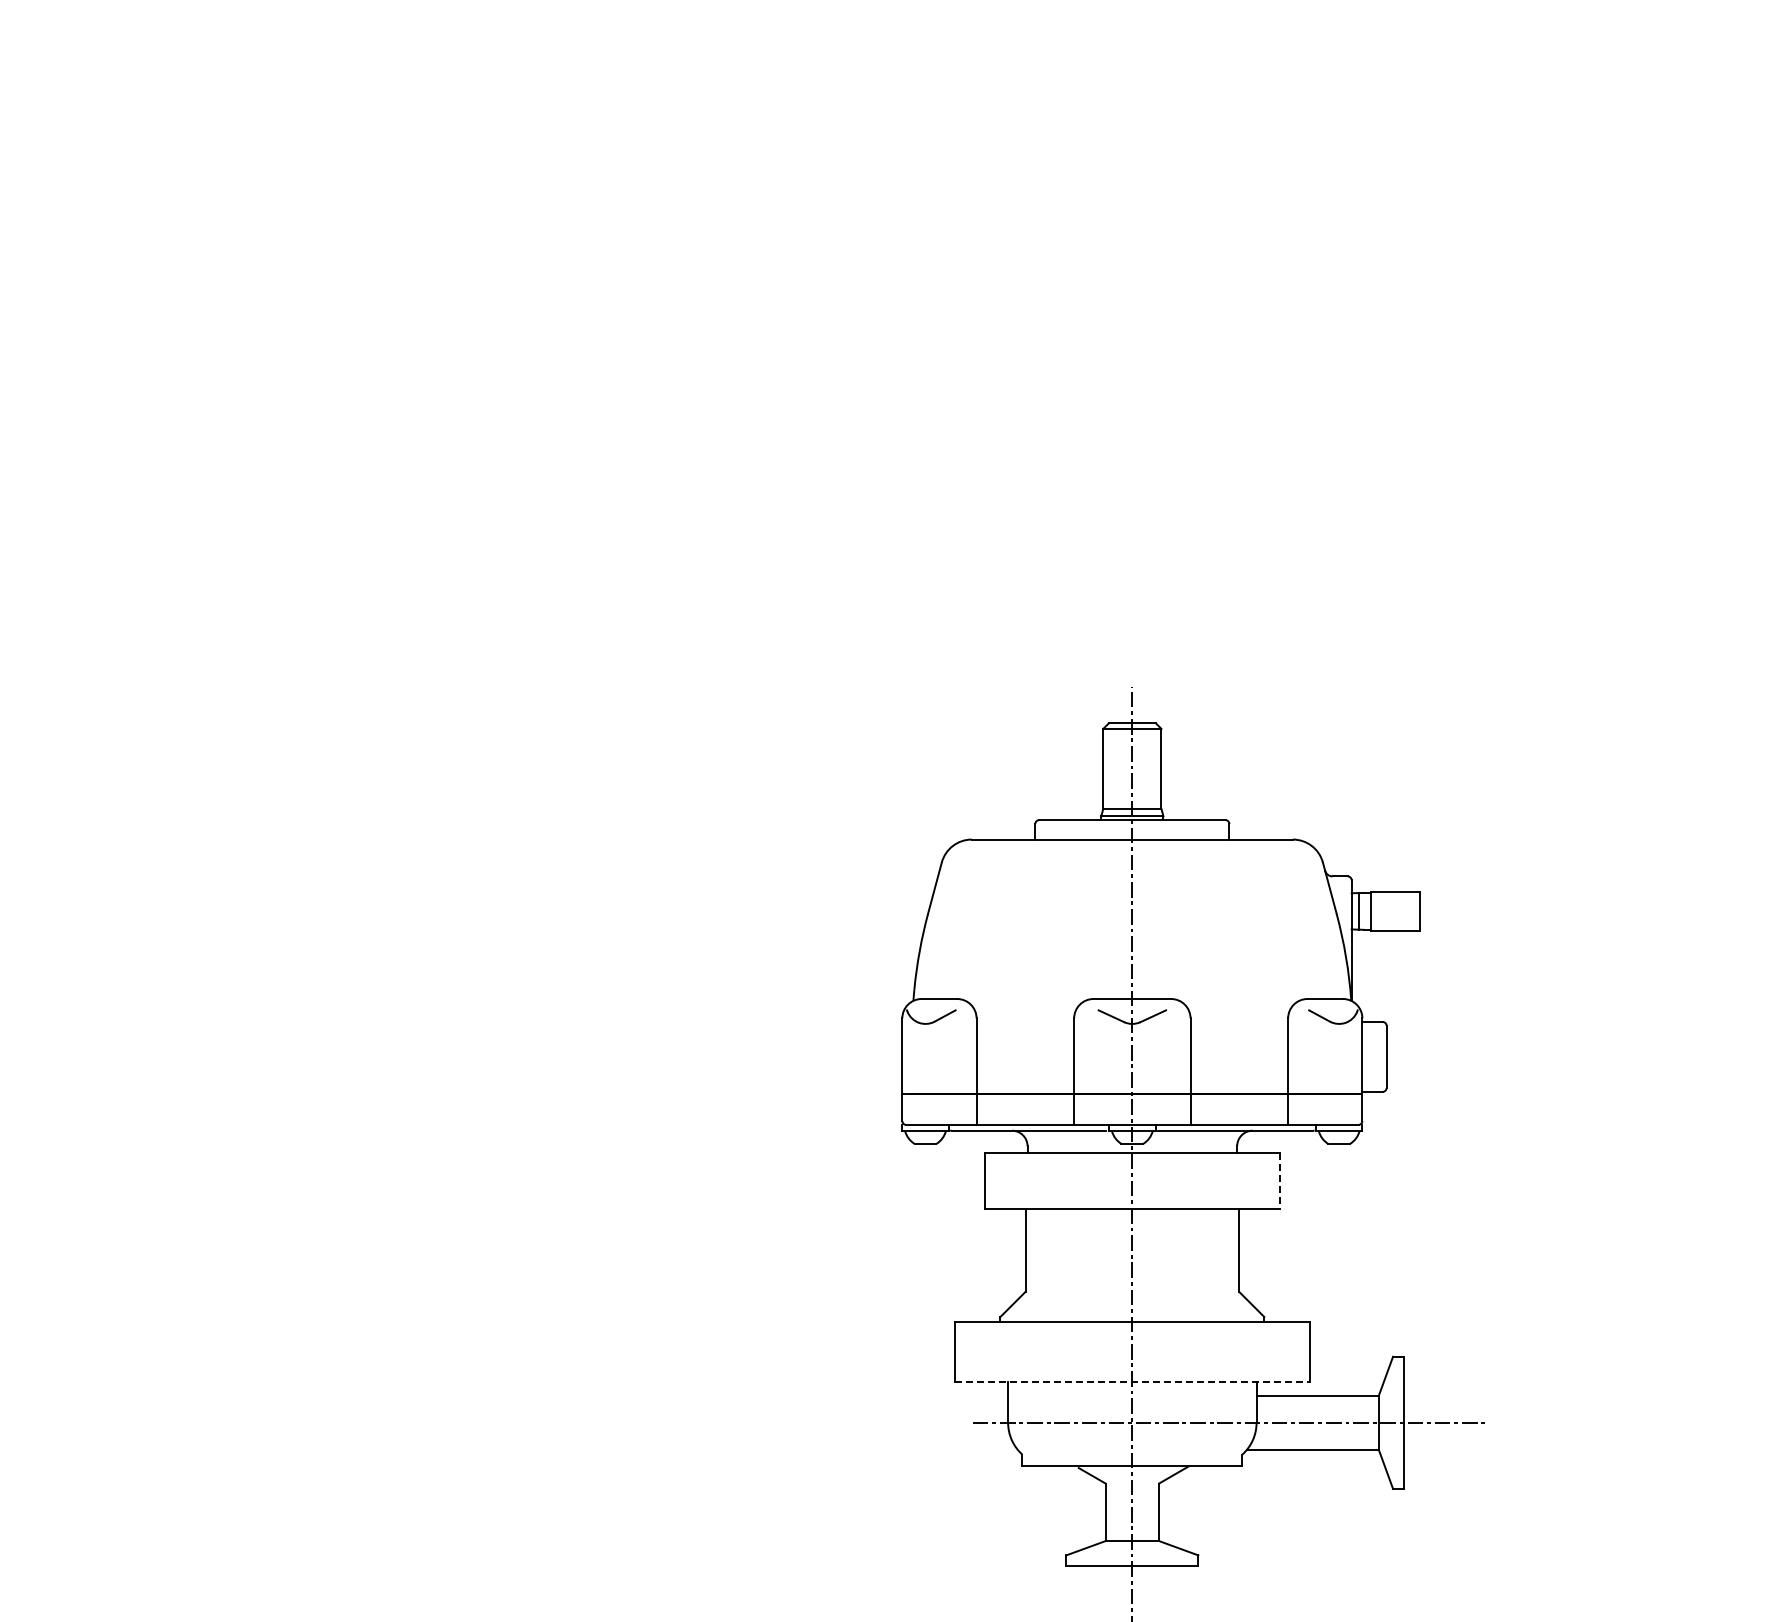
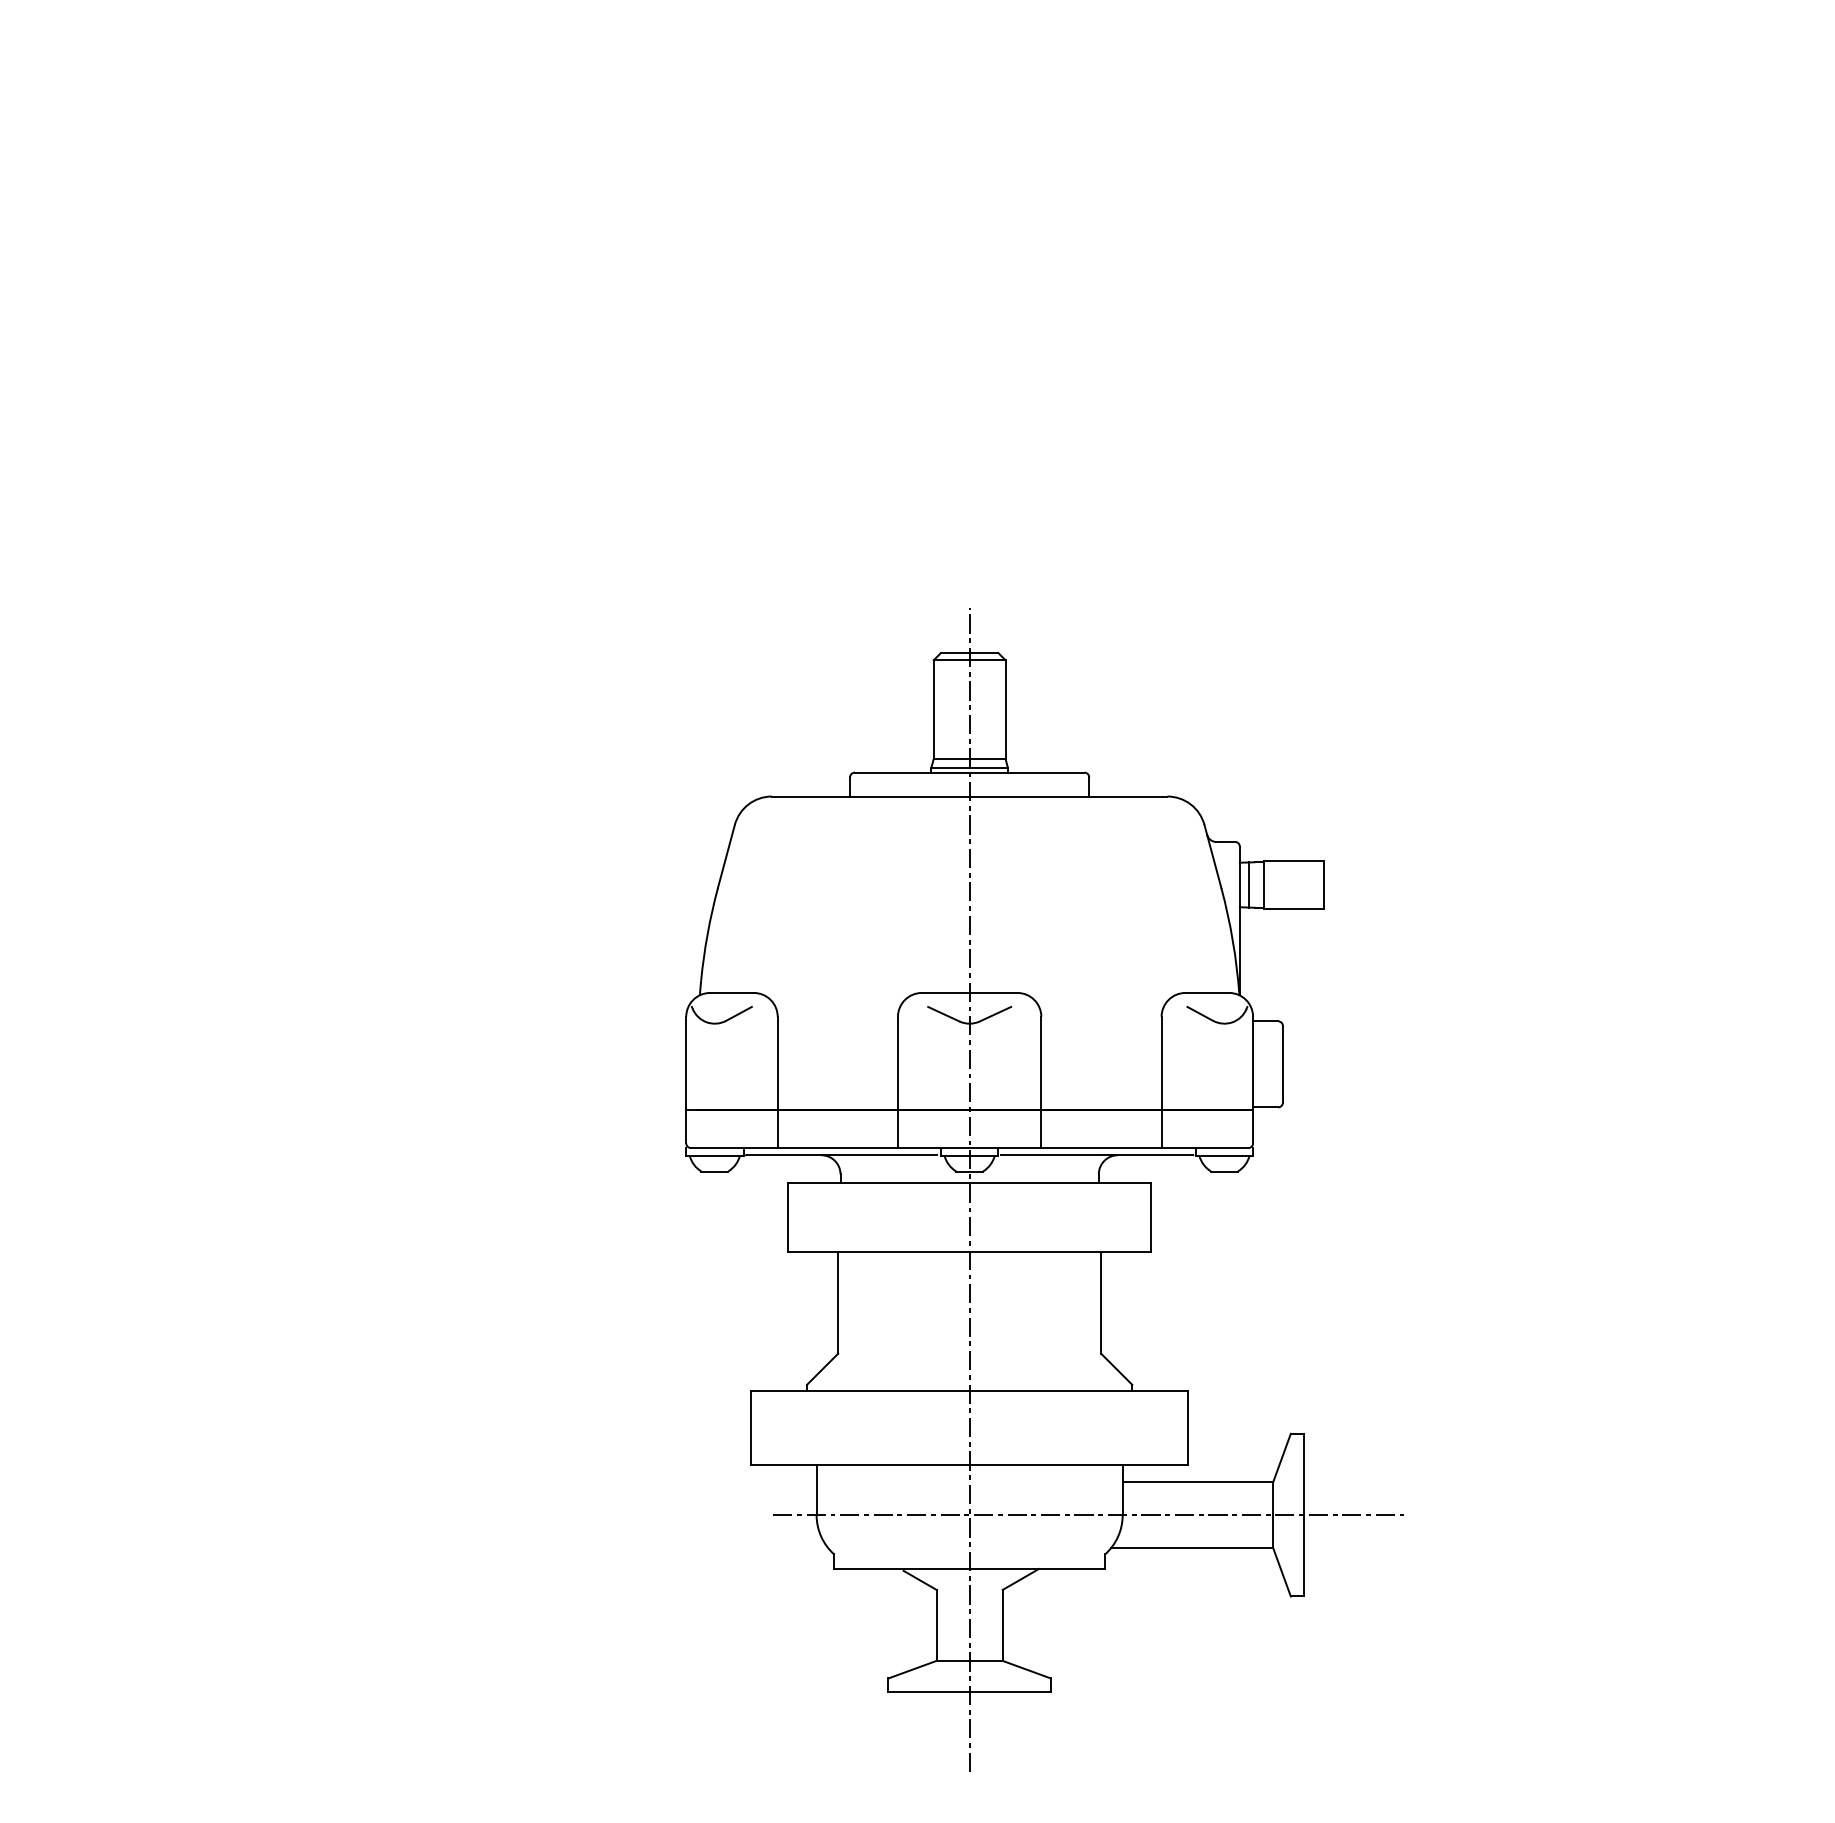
line: (1279, 1181) -> (1150, 1217), dashed -> solid
line: (1132, 1382) -> (969, 1465), dashed -> solid

